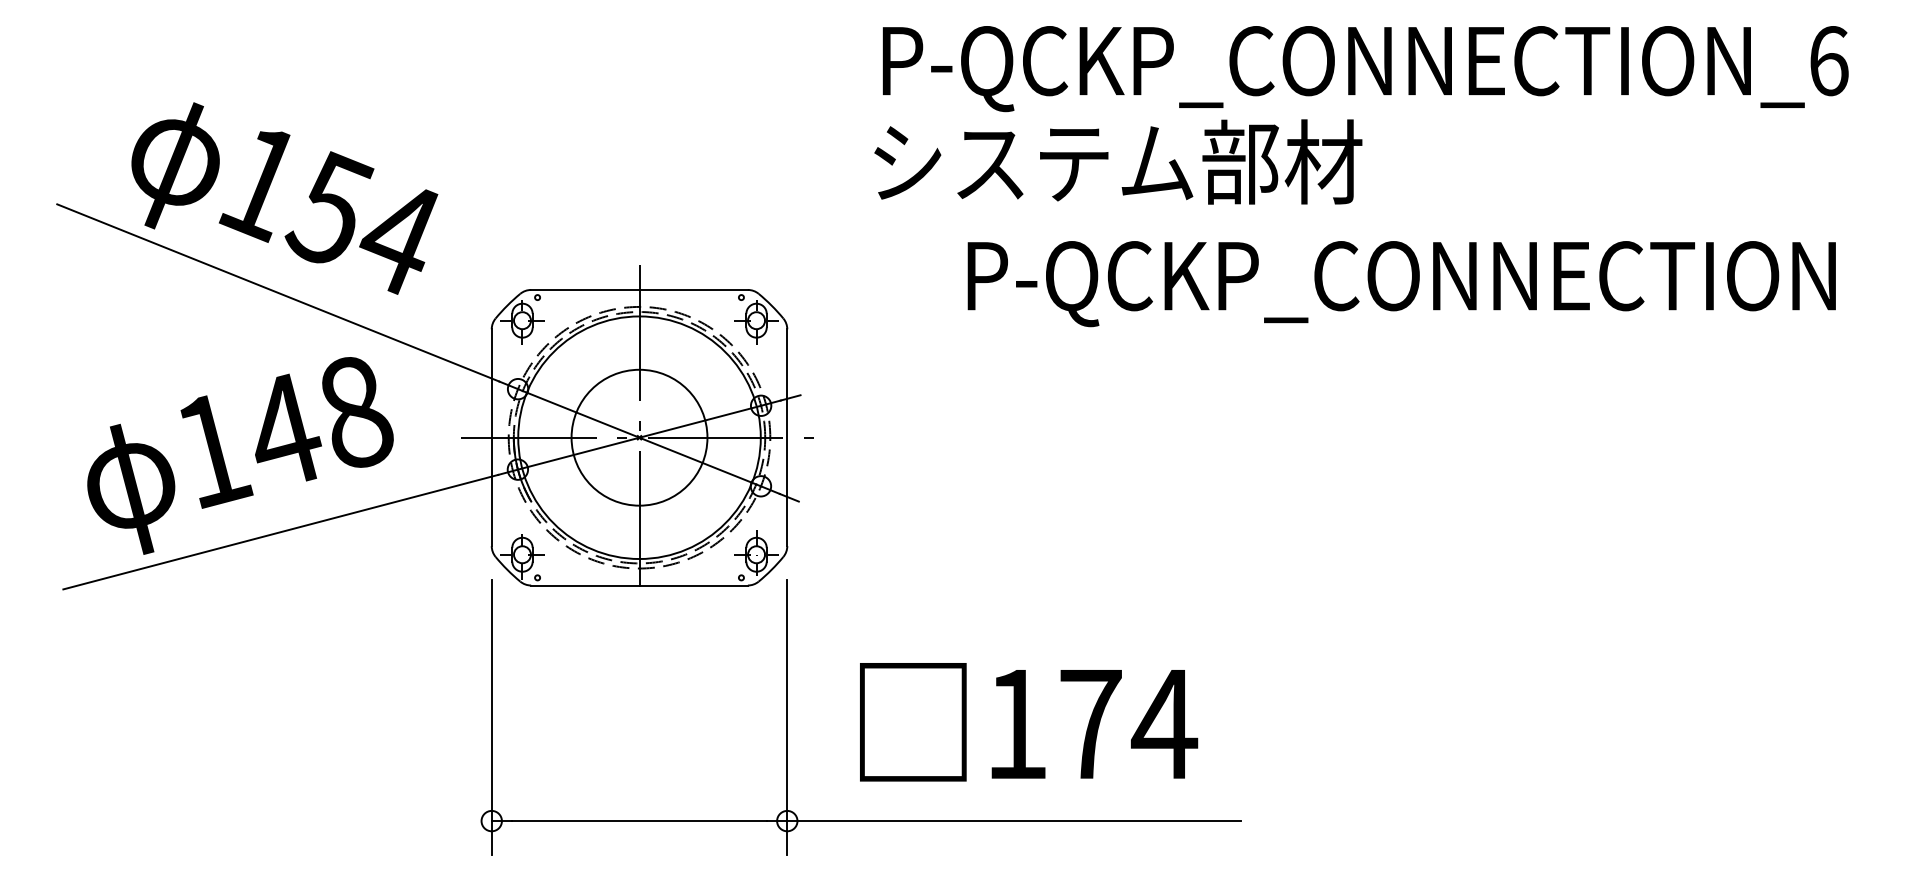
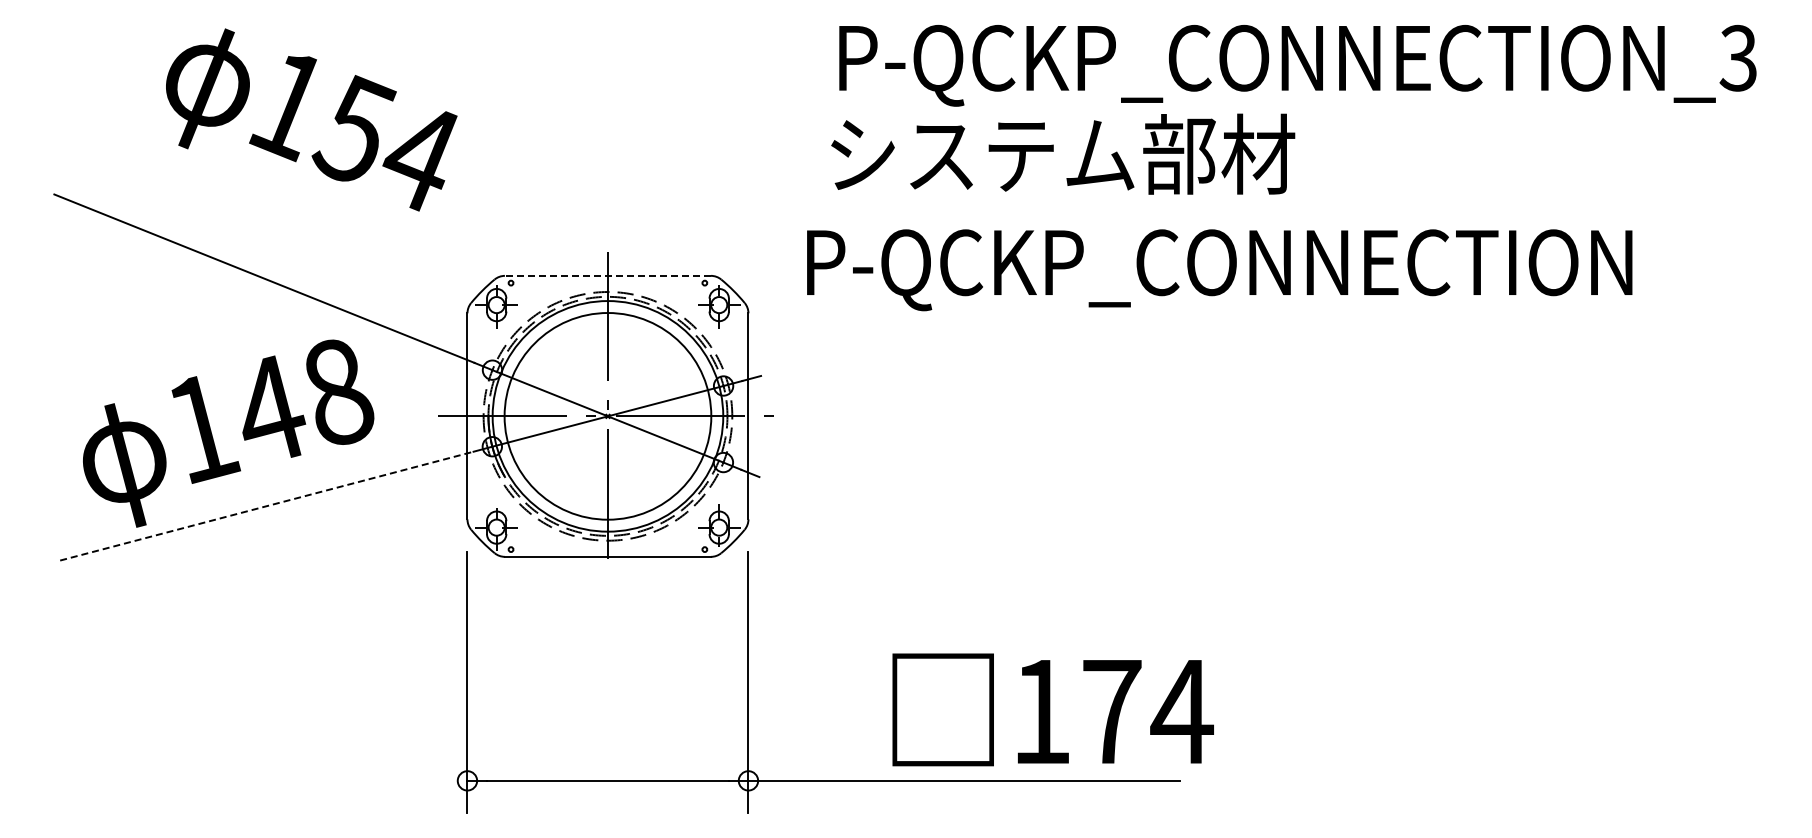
text: (1828, 60) -> (1738, 57), P-QCKP_CONNECTION_6 -> P-QCKP_CONNECTION_3
text: (284, 198) -> (311, 119), moved
text: (1401, 284) -> (1219, 270), moved
line: (639, 289) -> (607, 275), solid -> dashed
circle: (639, 436) -> (607, 415), size x1.6
line: (280, 532) -> (266, 506), solid -> dashed
text: (1028, 721) -> (1052, 709), moved

